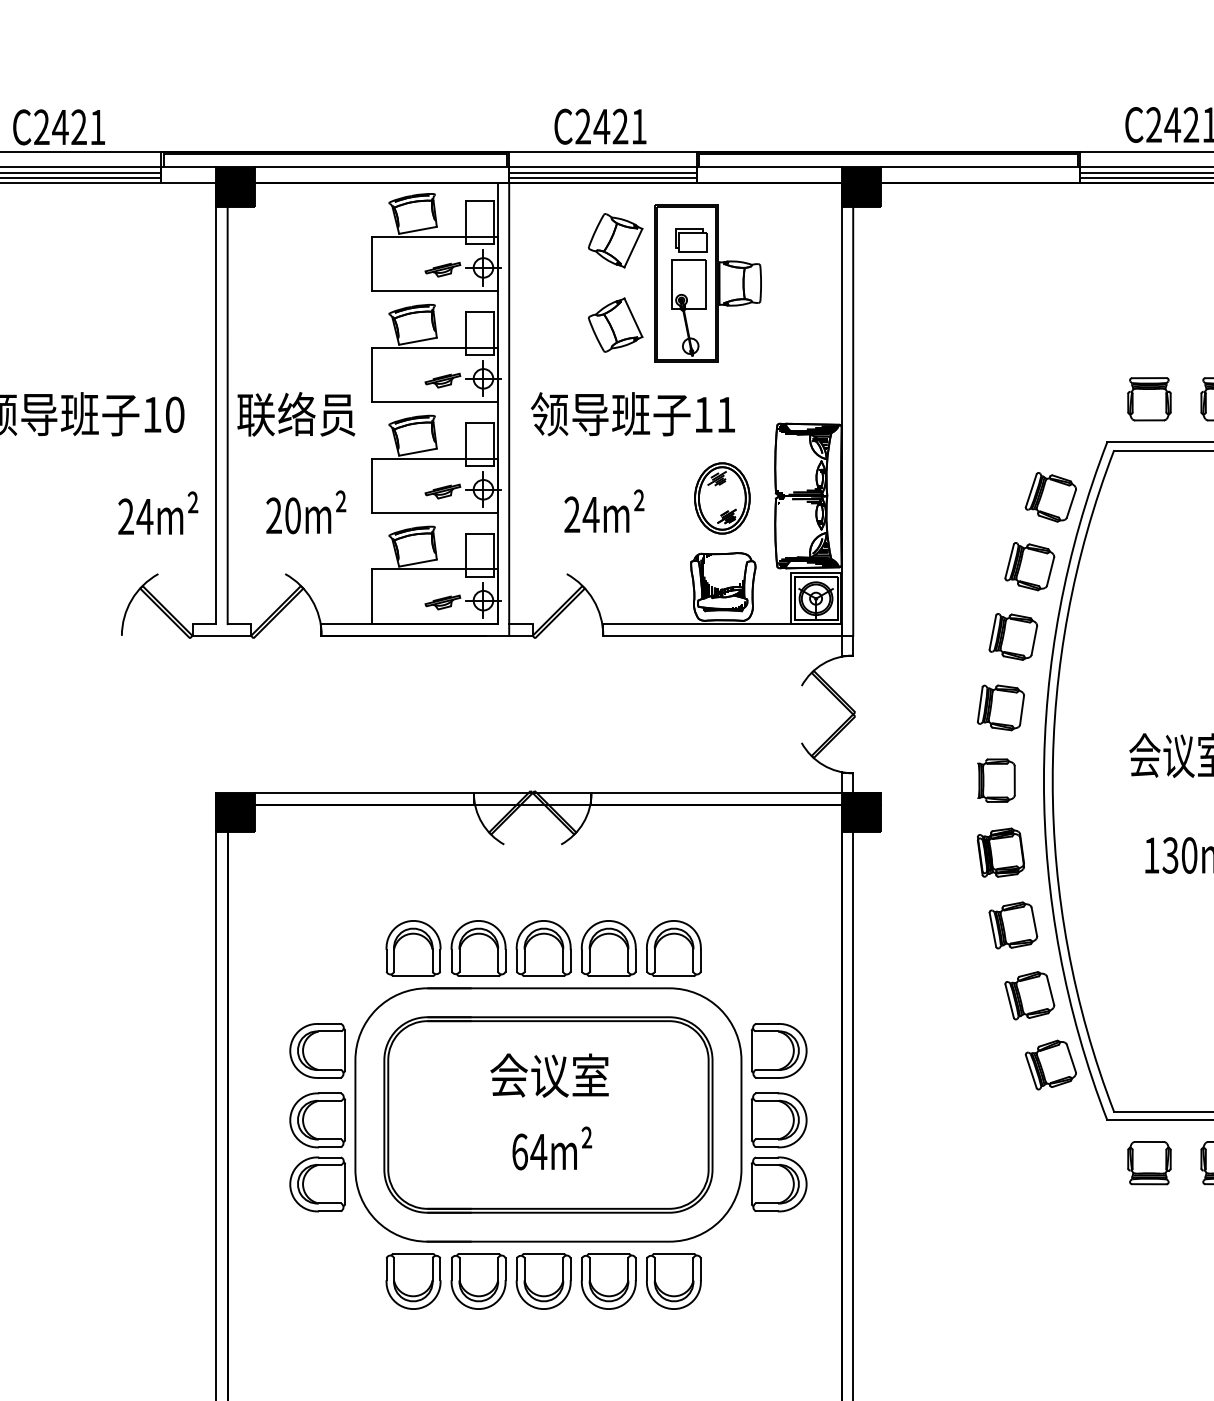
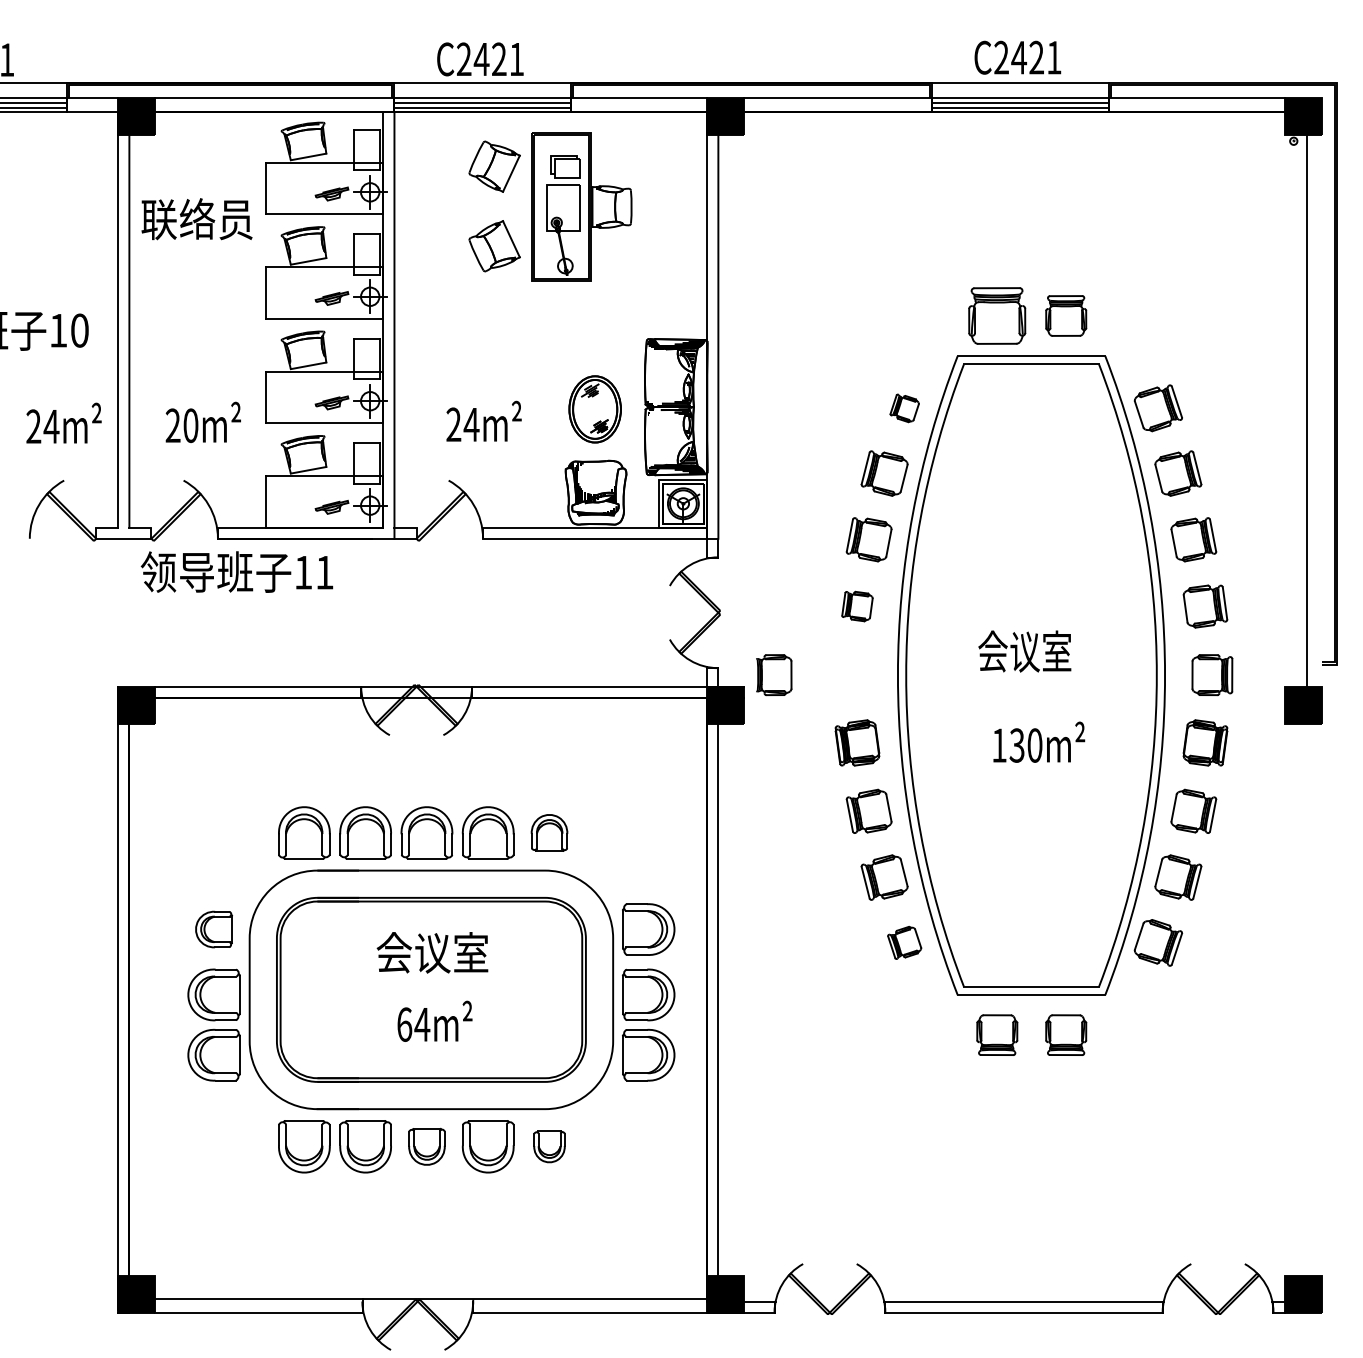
part: (1149, 398) -> (997, 315), size x1.4
text: (632, 413) -> (236, 571), moved
text: (295, 414) -> (196, 219), moved
part: (1050, 497) -> (904, 408), size x0.6
part: (1000, 707) -> (857, 606), size x0.7
part: (996, 781) -> (774, 675), moved
part: (673, 947) -> (549, 832), size x0.7
part: (316, 1050) -> (213, 929), size x0.7
part: (1050, 1064) -> (904, 942), size x0.7
part: (543, 1281) -> (426, 1146), size x0.7
part: (673, 1281) -> (549, 1146), size x0.6

